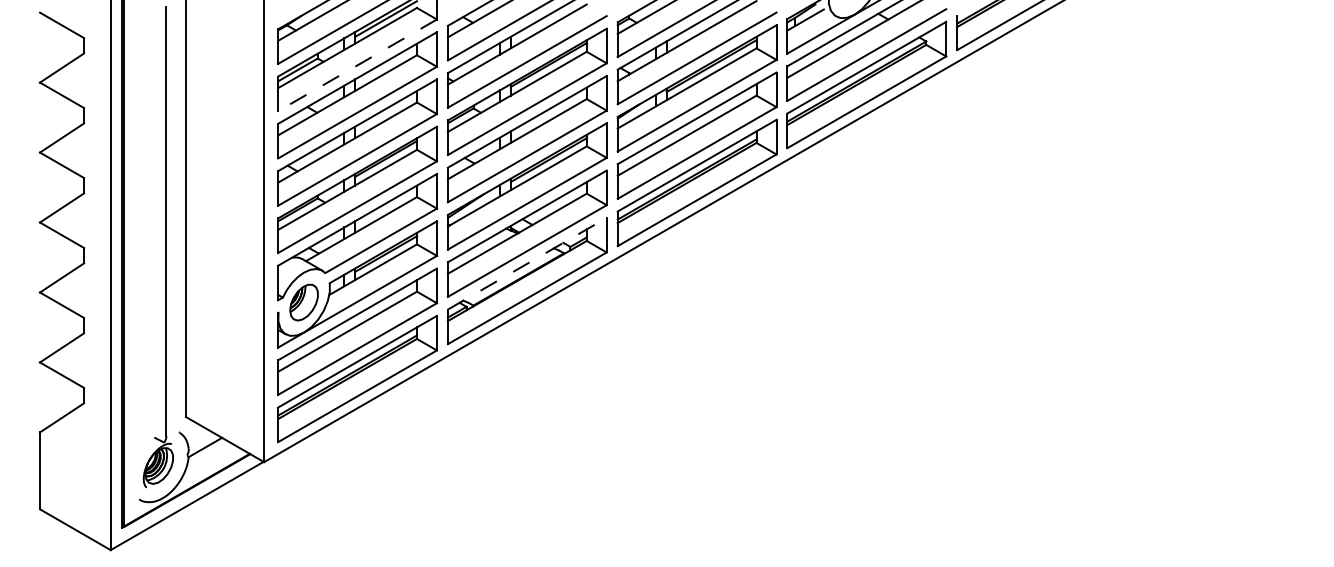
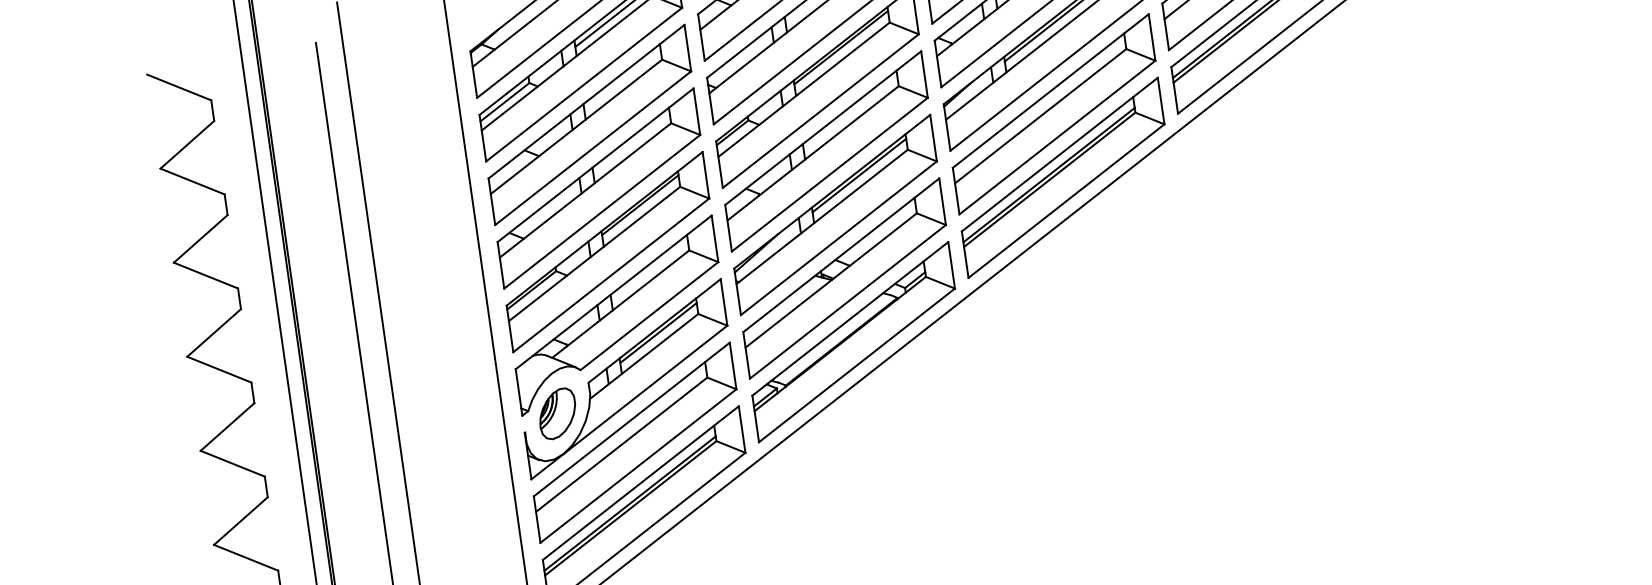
line: (357, 65) -> (584, 84), dashed -> solid
line: (527, 263) -> (850, 318), dashed -> solid

